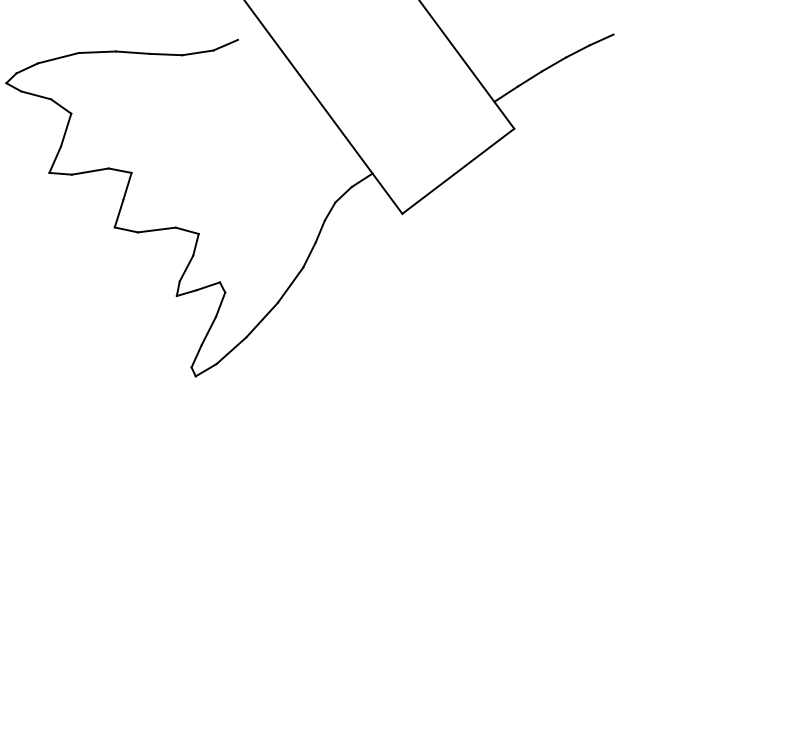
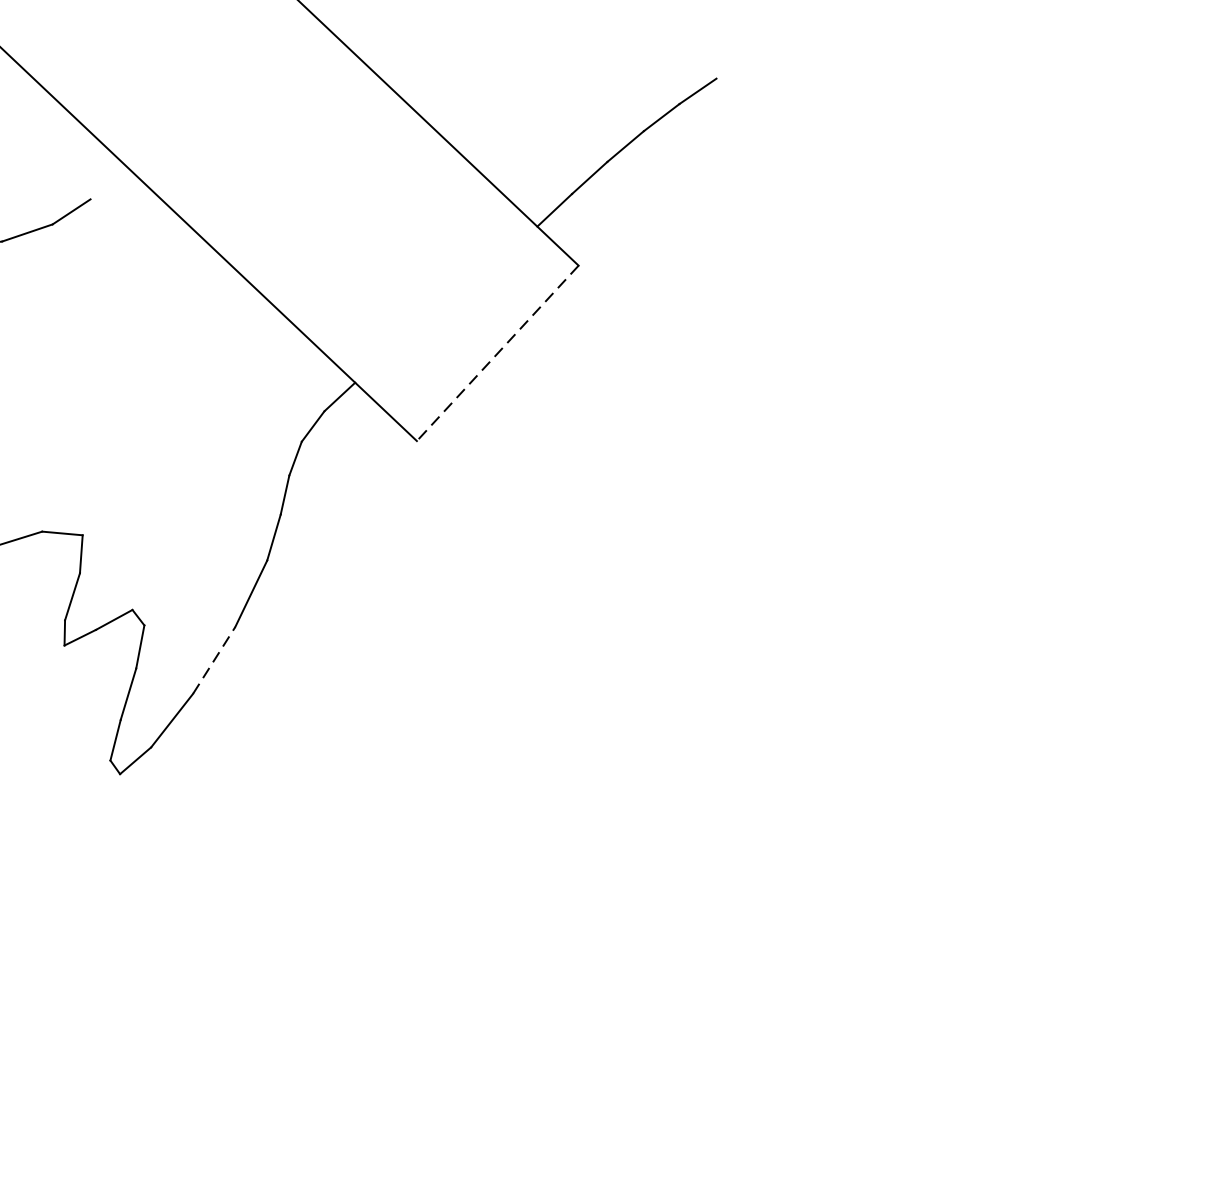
line: (457, 171) -> (496, 353), solid -> dashed
line: (262, 319) -> (214, 659), solid -> dashed

